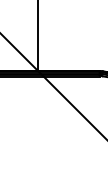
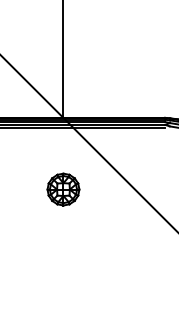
part: (37, 114) -> (62, 189), added

